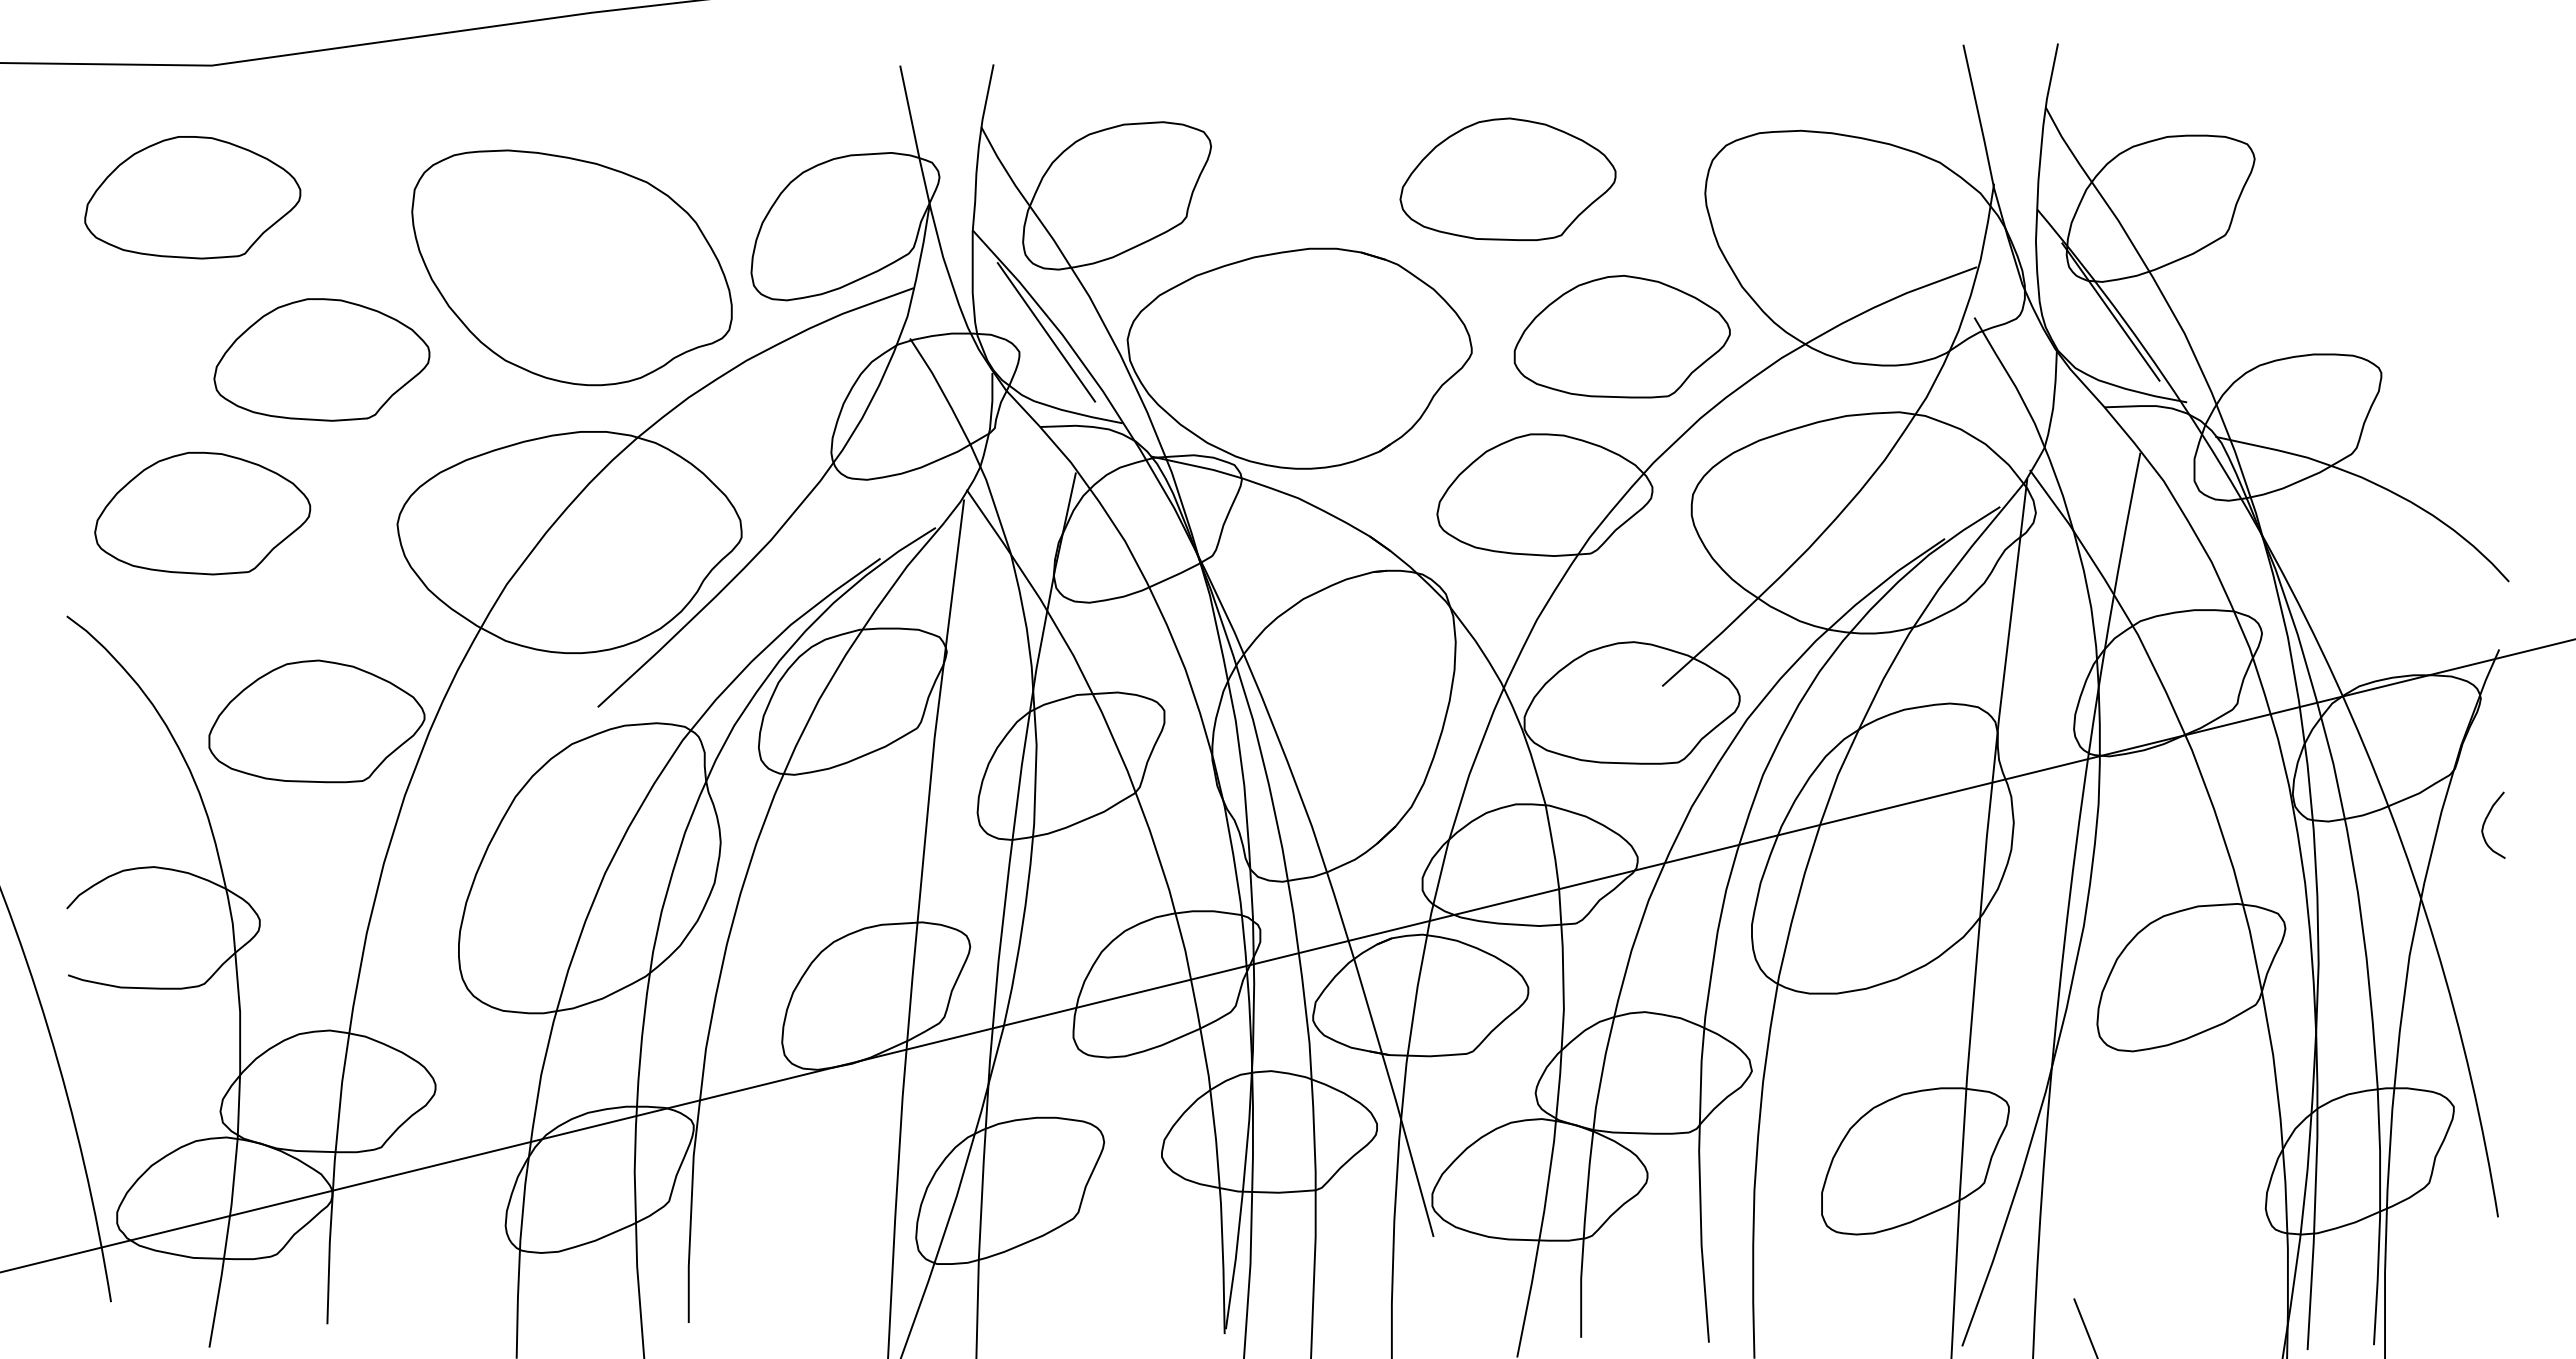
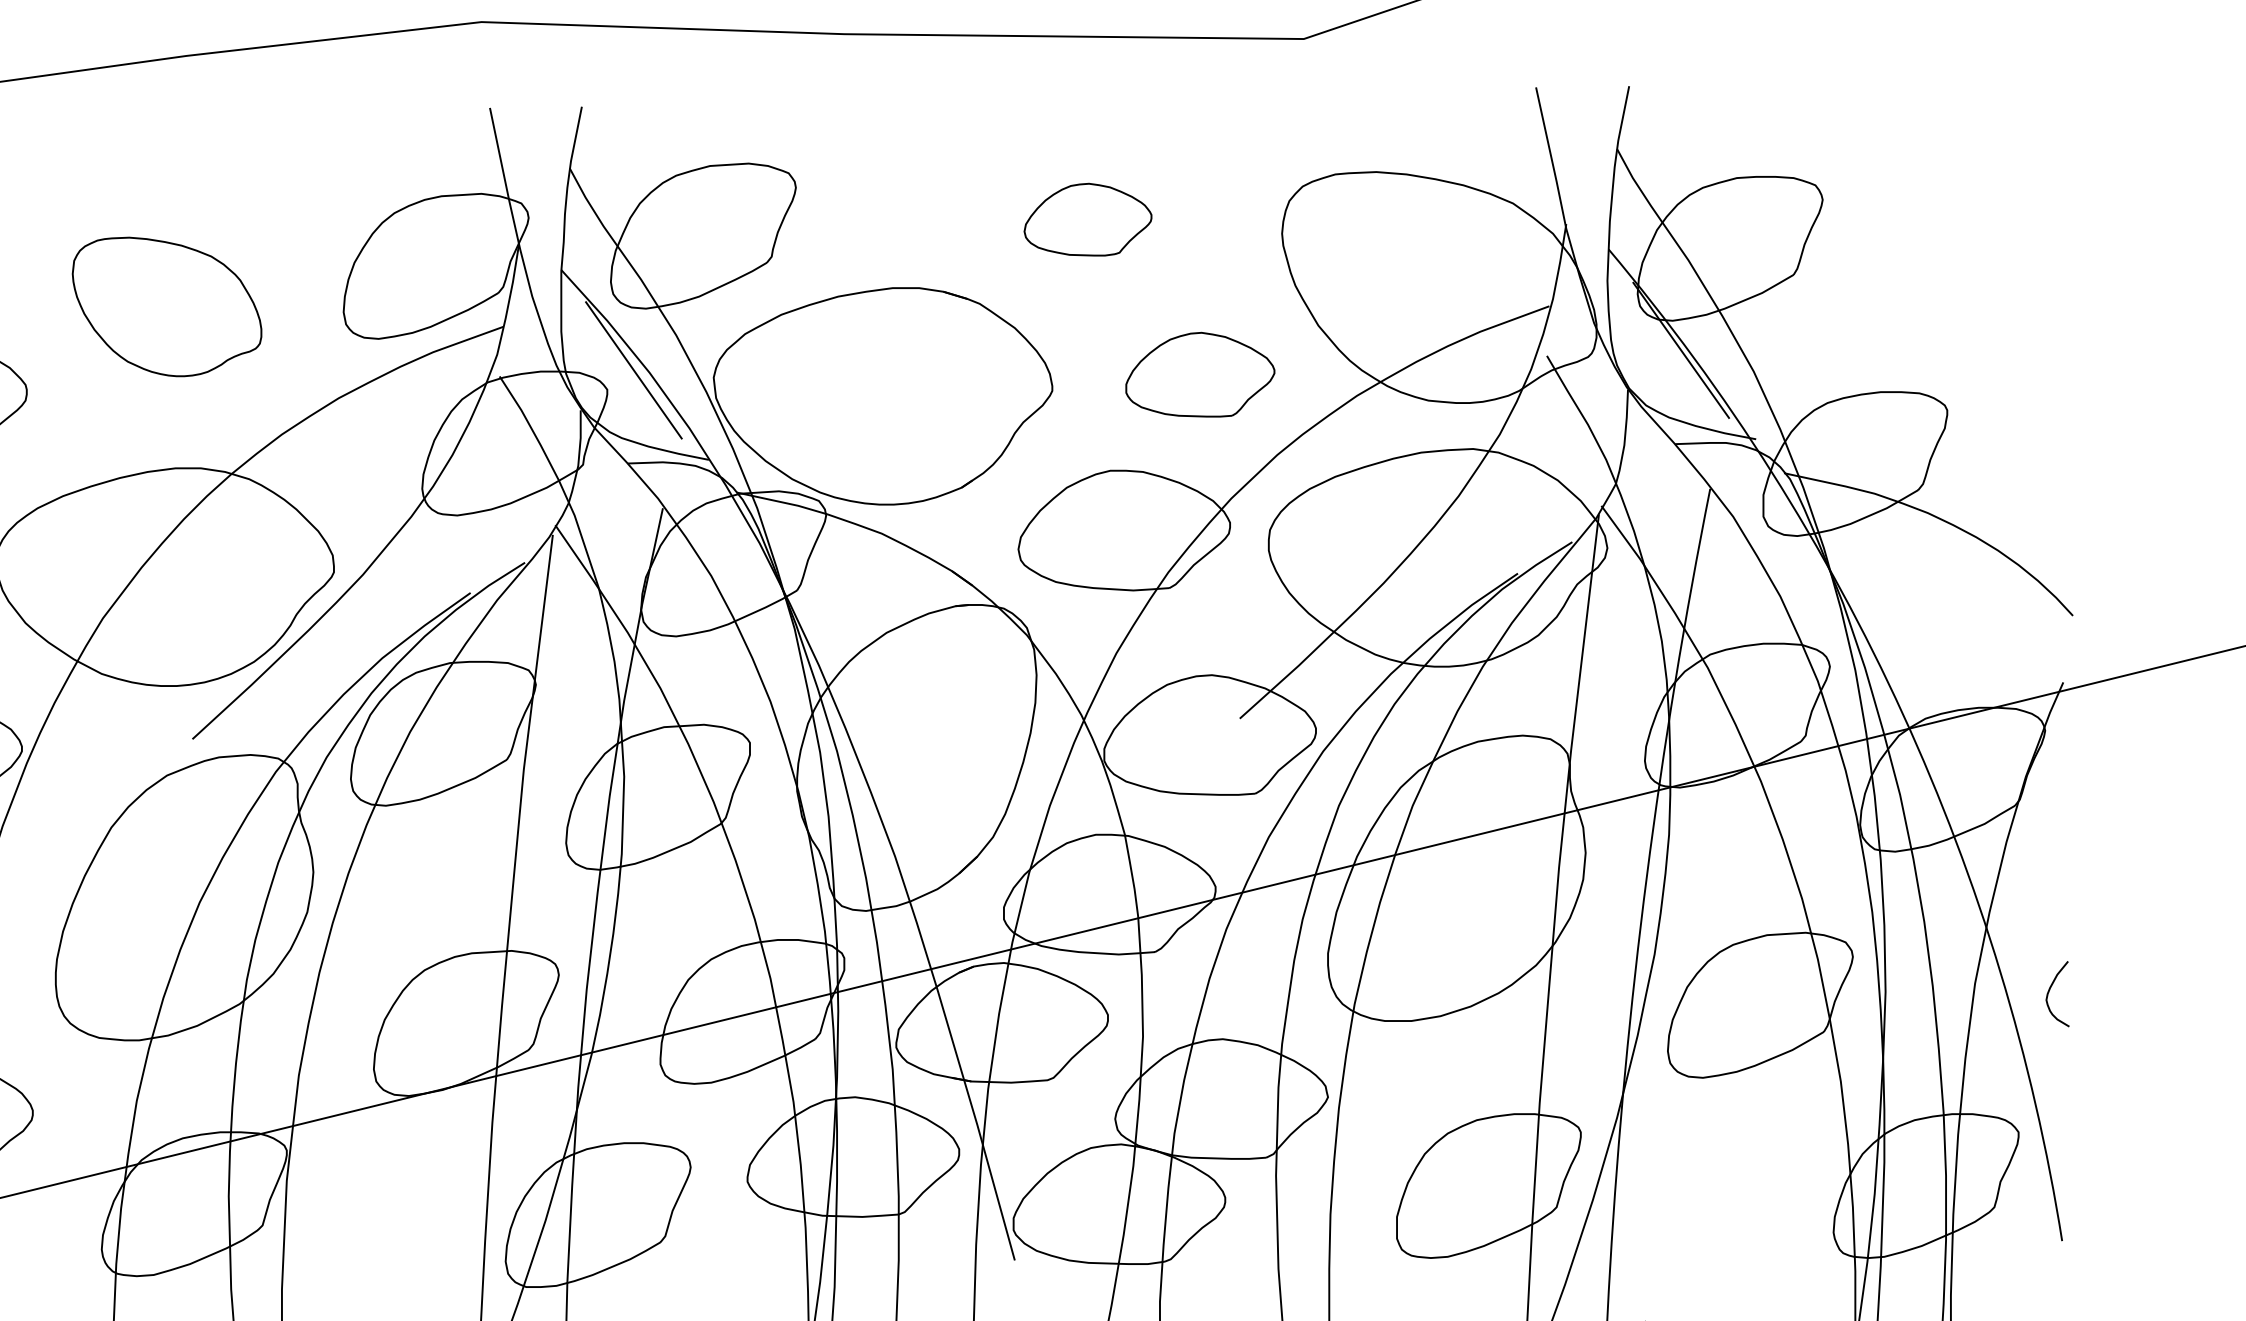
part: (1507, 178) -> (1087, 219), size x0.6
part: (571, 267) -> (166, 306), size x0.6
part: (1621, 336) -> (1199, 374), size x0.7
curve: (2486, 820) -> (2050, 989), moved

